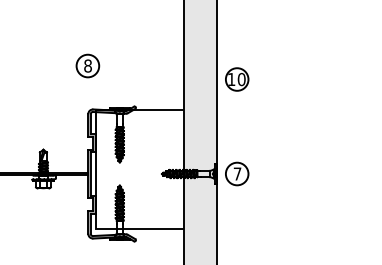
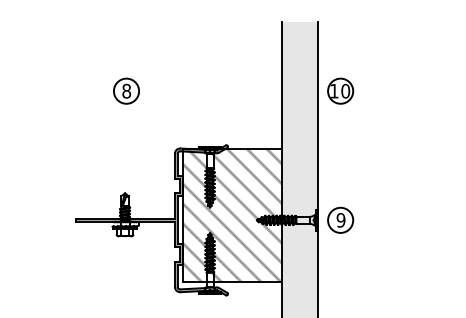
part: (87, 65) -> (126, 90), moved
part: (237, 78) -> (340, 90), moved
hatch: (140, 168) -> (232, 214), added
text: (237, 174) -> (340, 220), 7 -> 9

